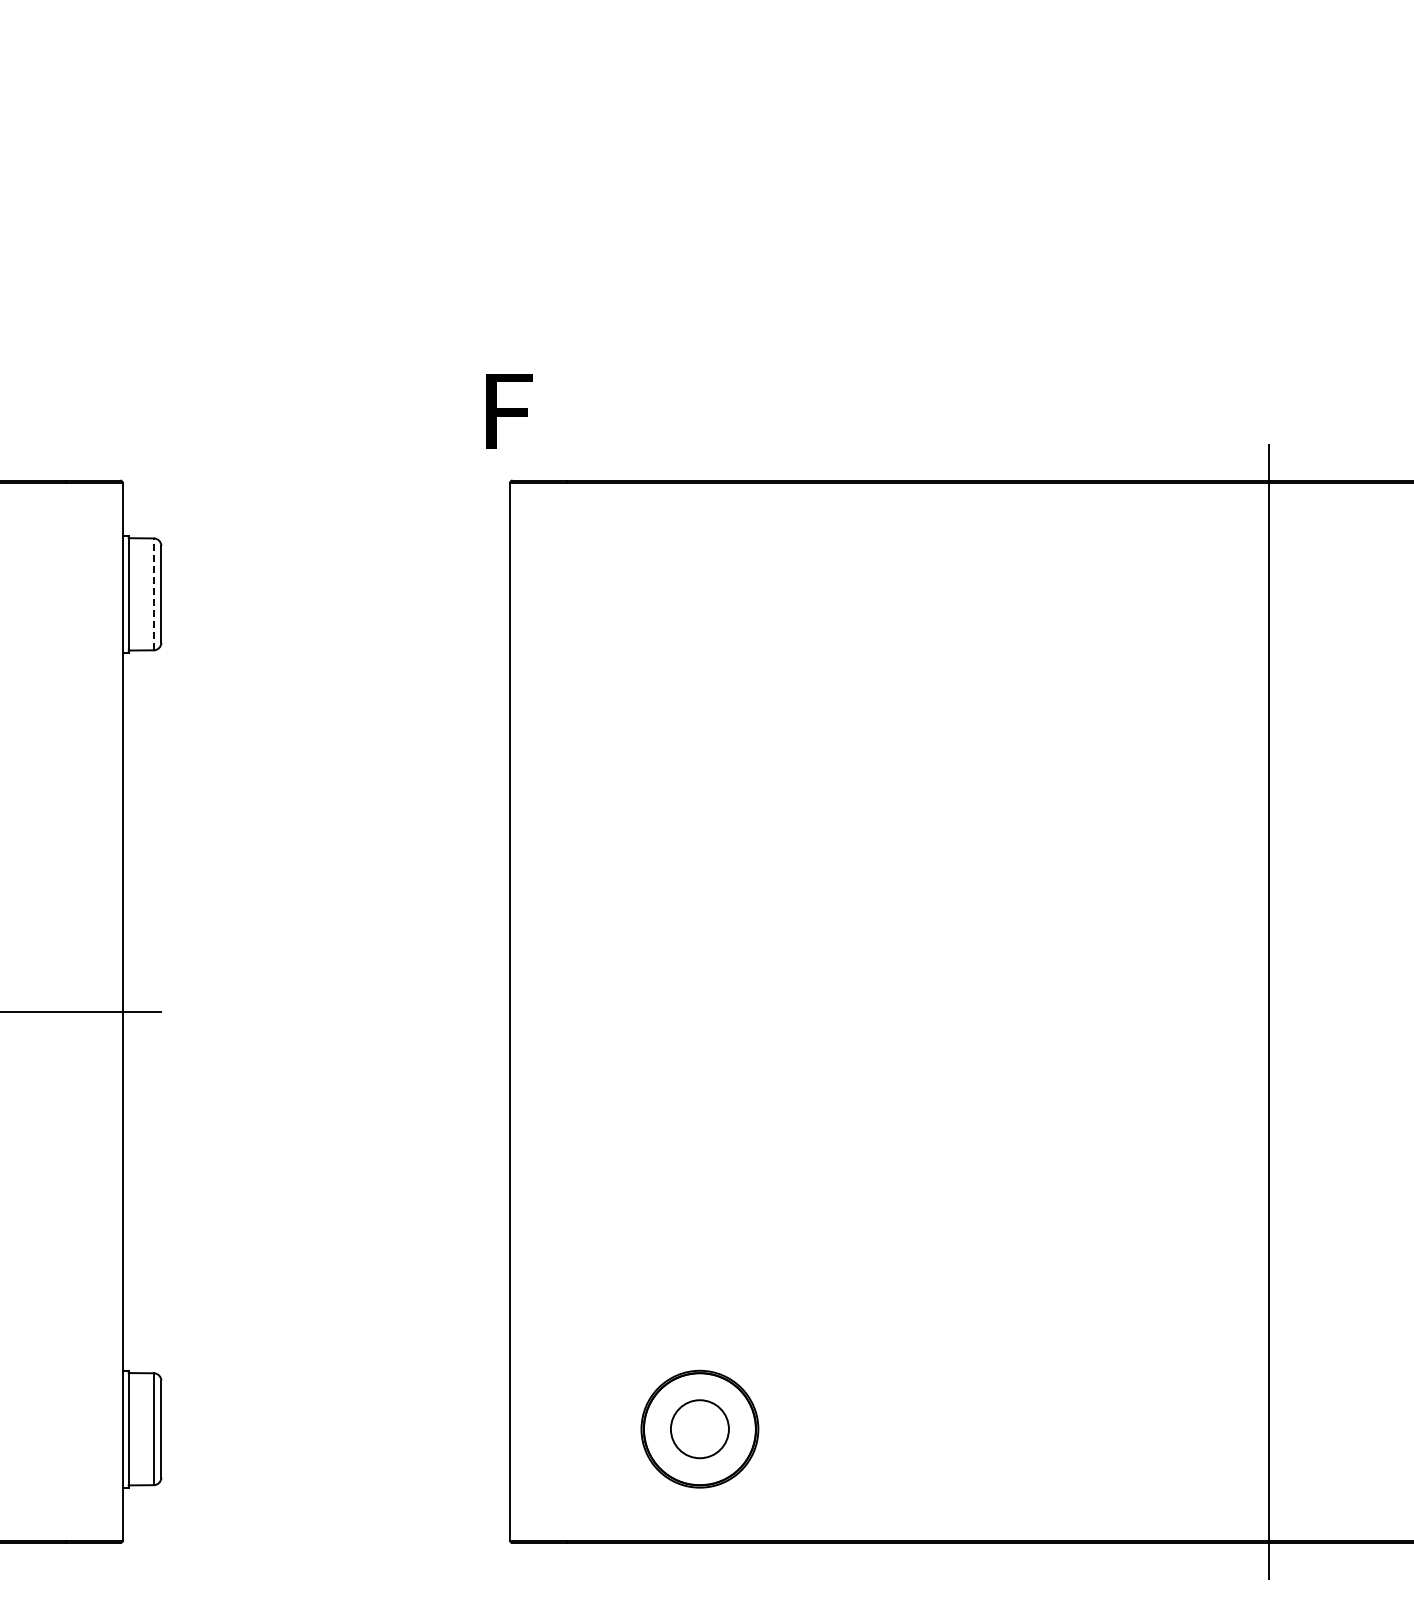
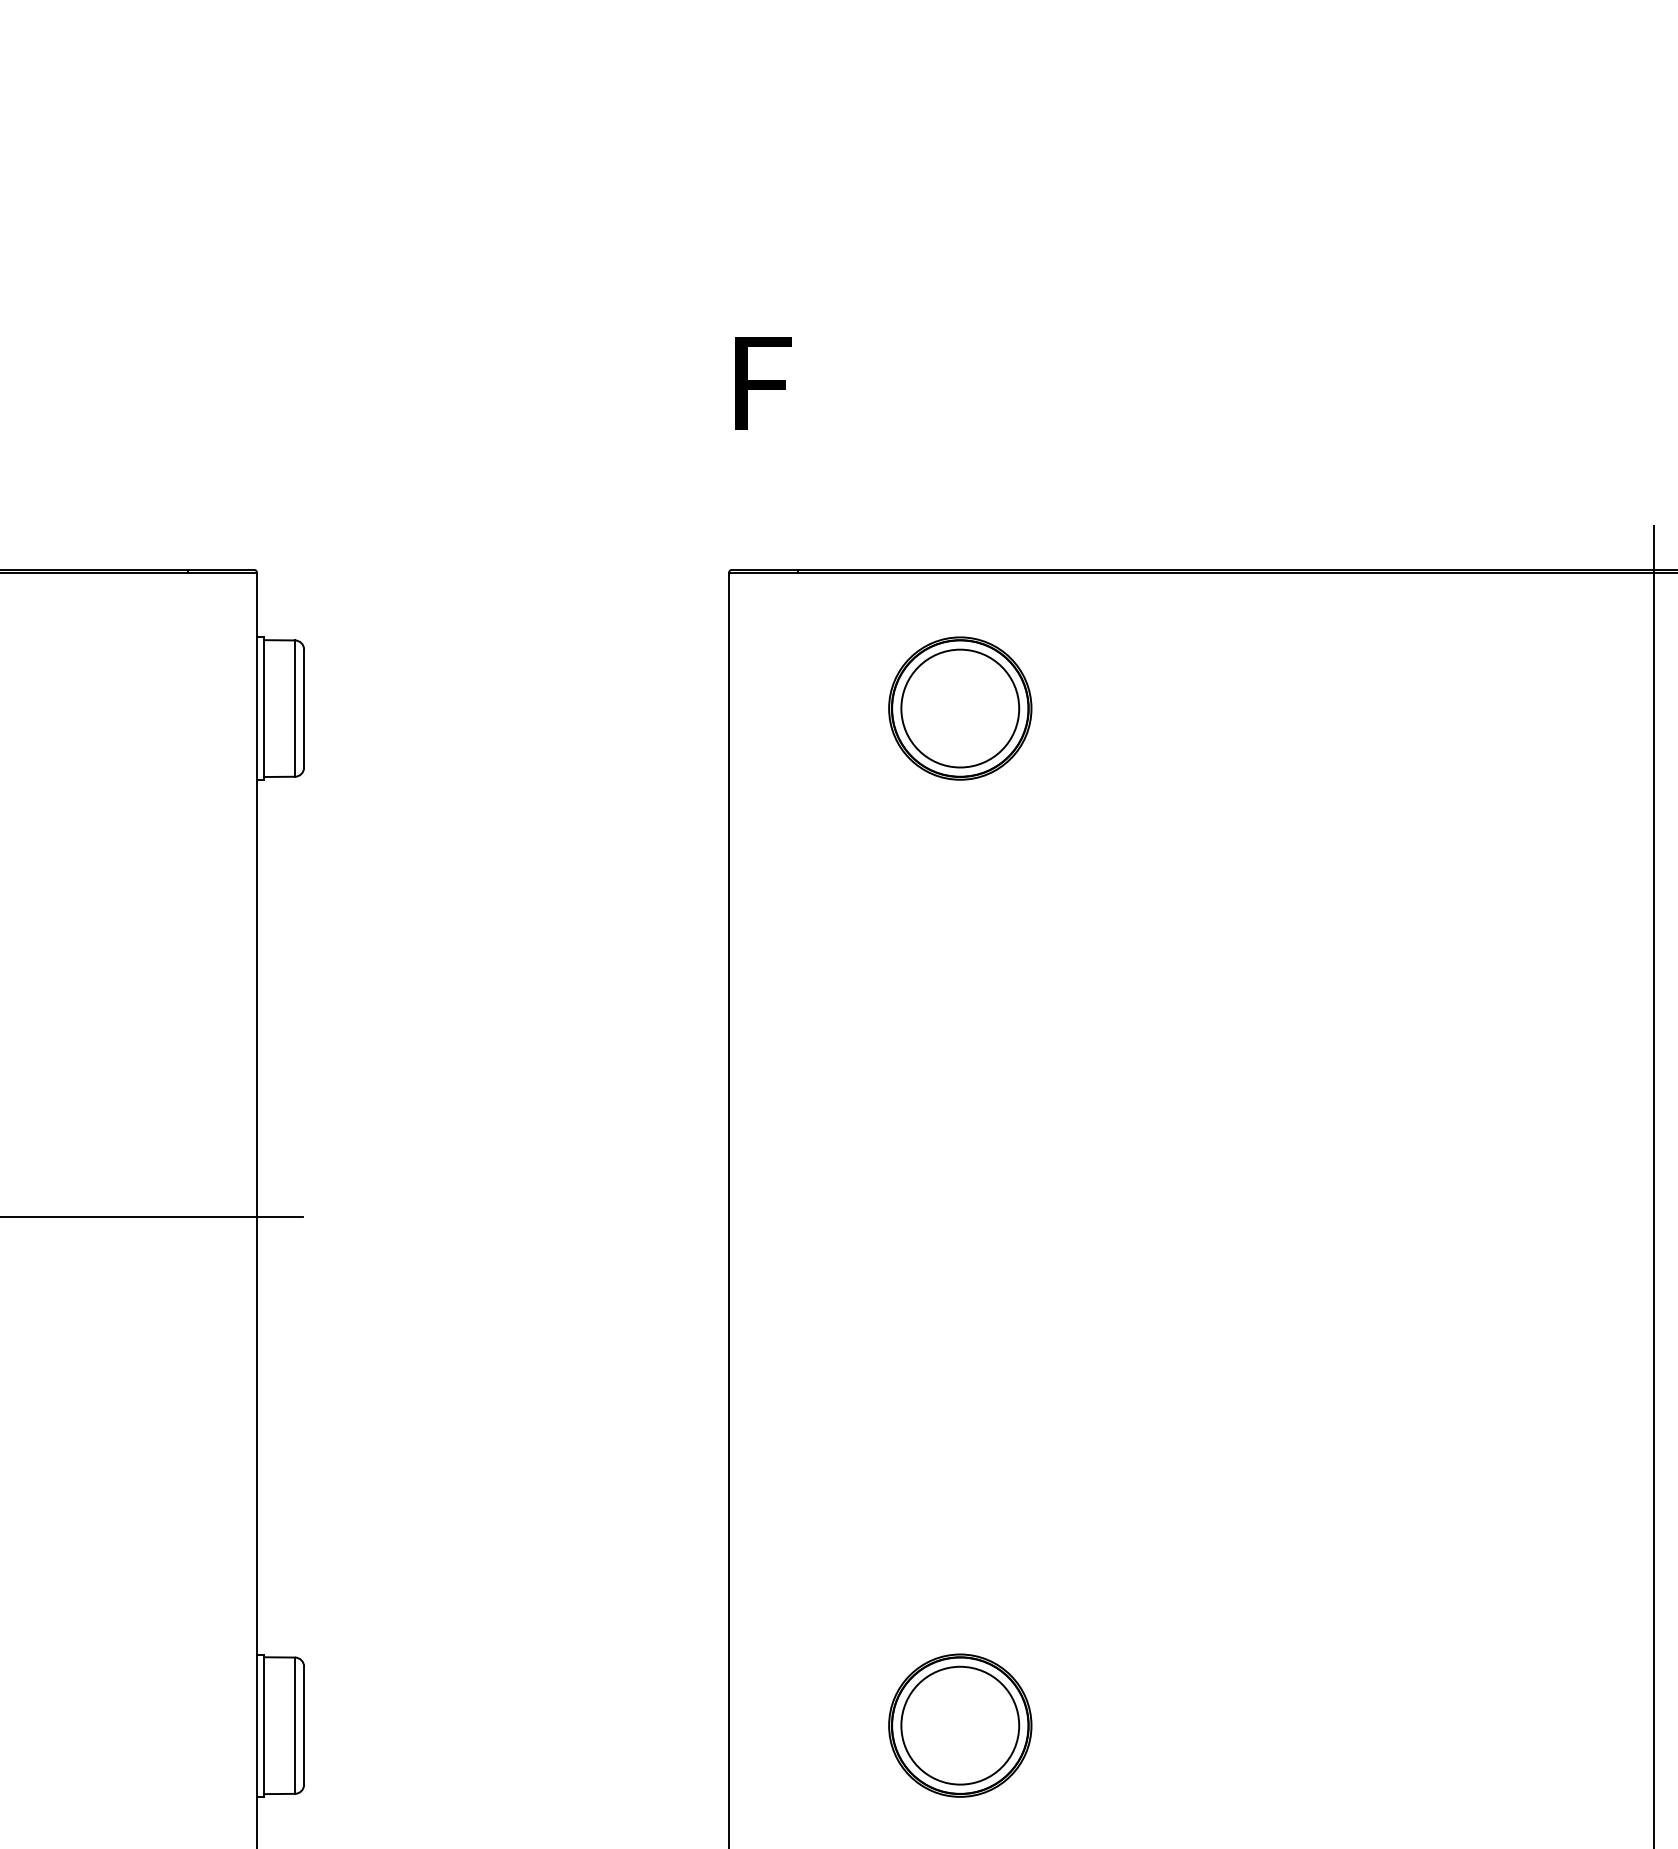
text: (509, 411) -> (763, 383), moved
line: (153, 594) -> (294, 708), dashed -> solid
part: (699, 594) -> (959, 708), added
circle: (699, 1428) -> (959, 1724), size x1.67

